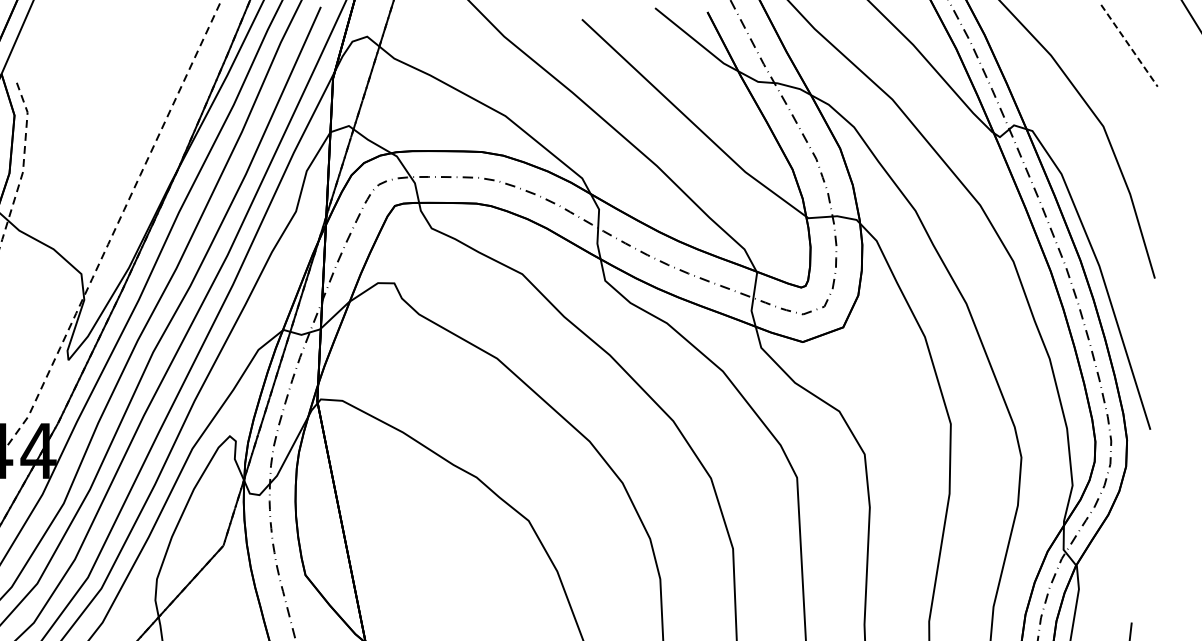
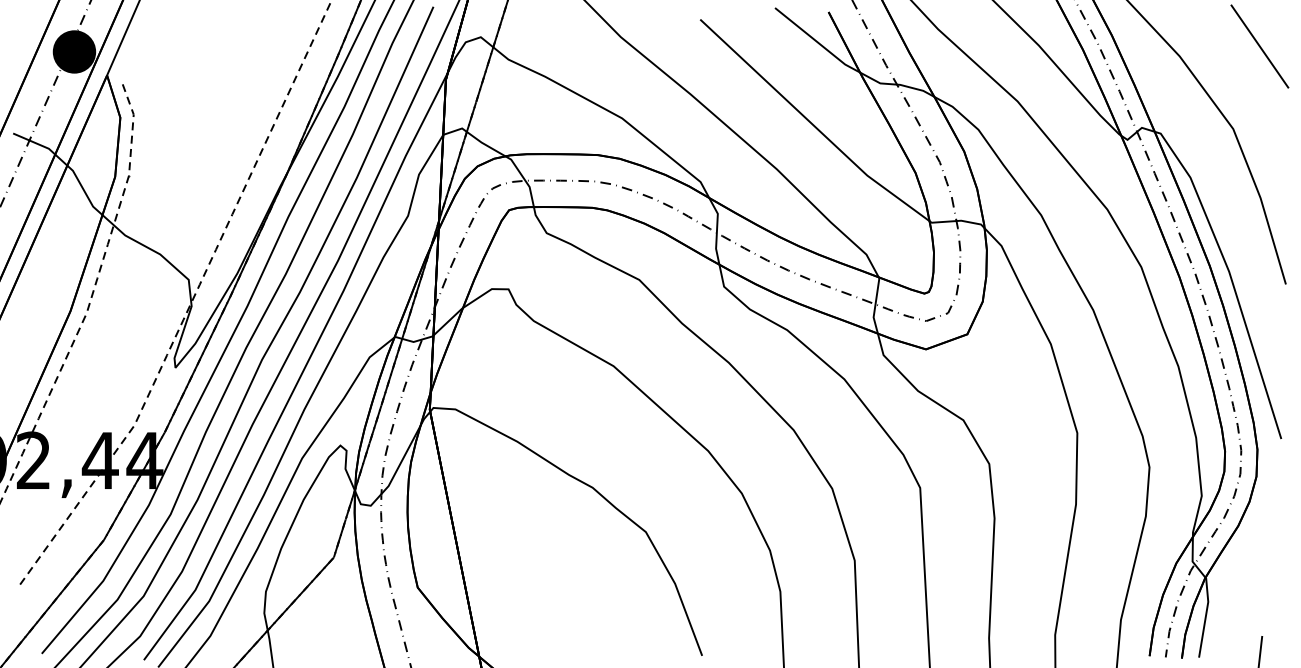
line: (1129, 45) -> (1259, 46), dashed -> solid

